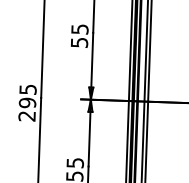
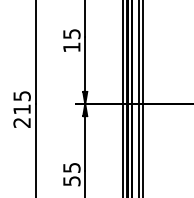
text: (79, 42) -> (71, 47), 55 -> 15
text: (26, 102) -> (21, 109), 295 -> 215

